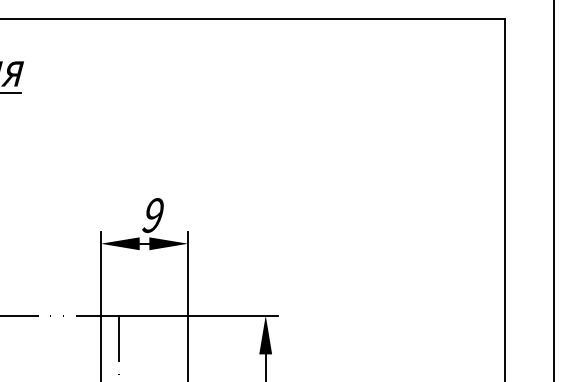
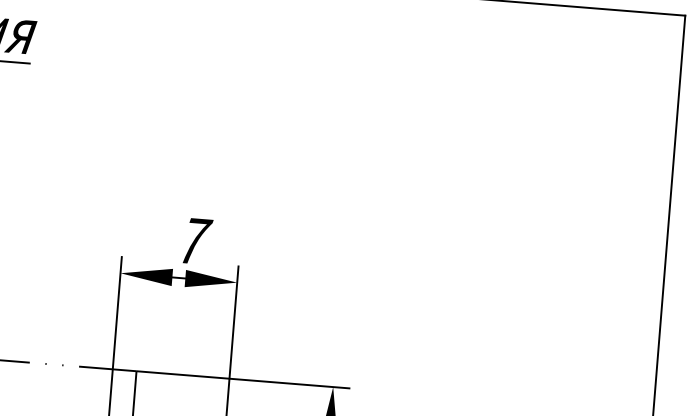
text: (154, 215) -> (195, 241), 9 -> 7

